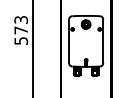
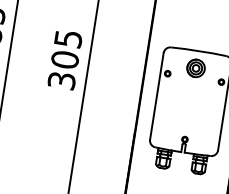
text: (21, 30) -> (65, 59), 573 -> 305

